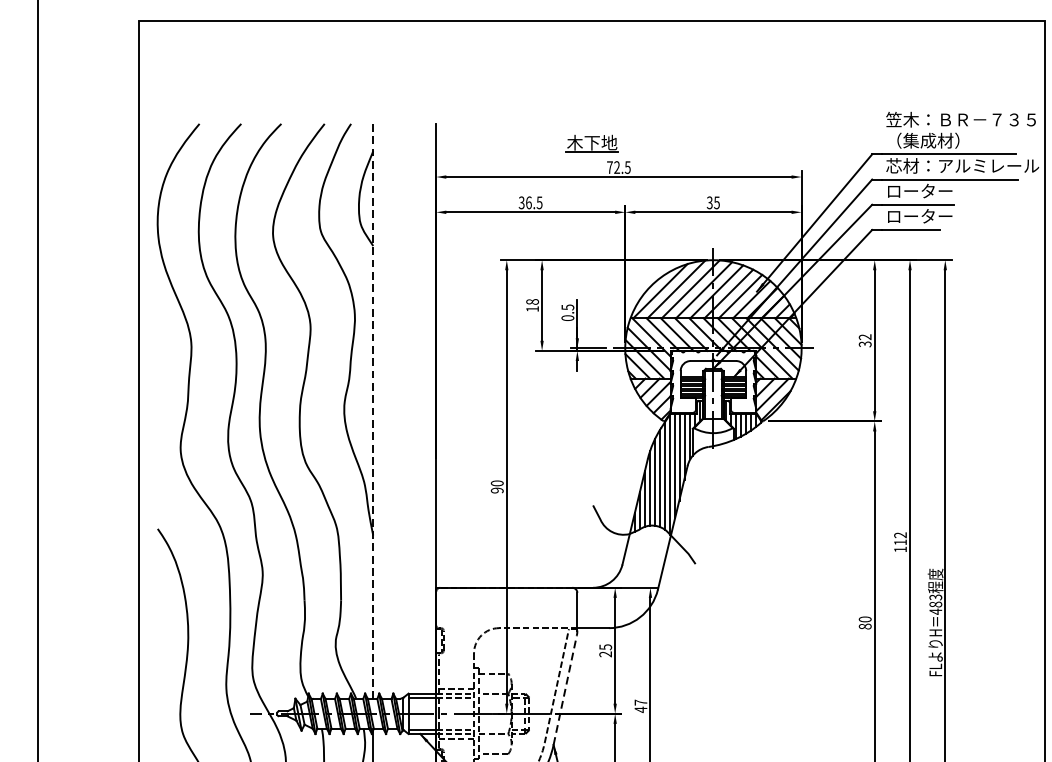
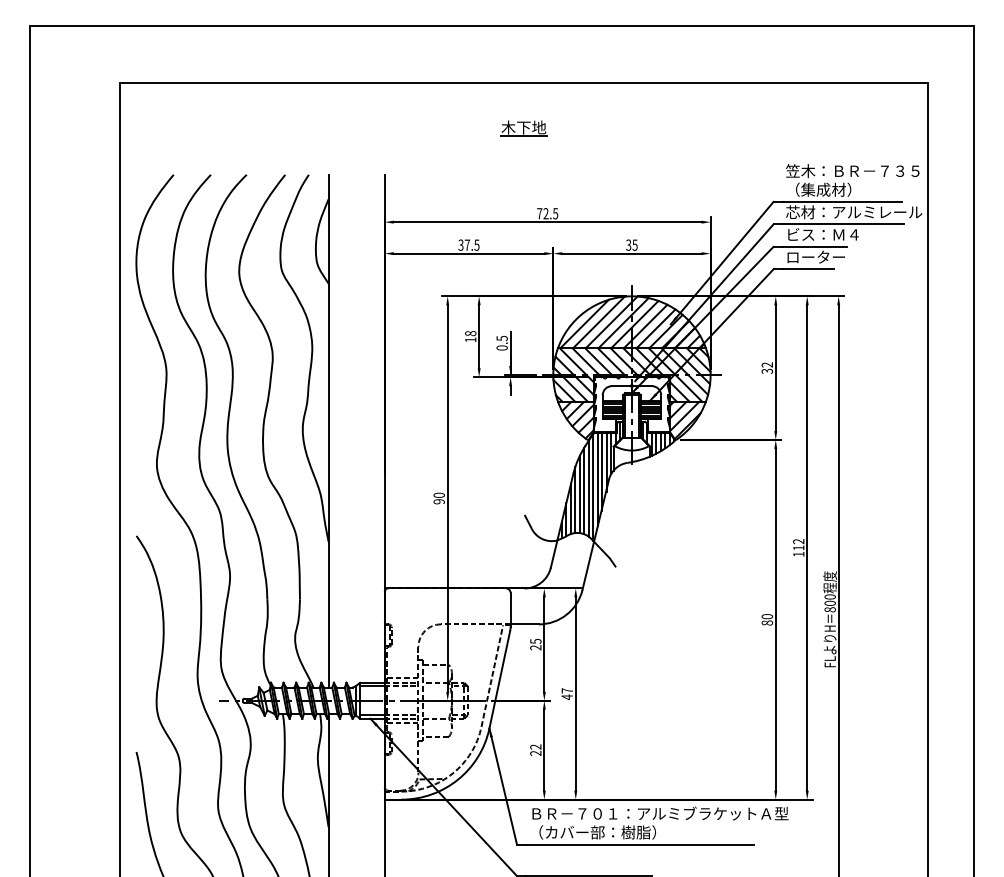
part: (591, 143) -> (523, 128), moved
text: (927, 190) -> (822, 234), ローター -> ビス：Ｍ４
text: (529, 202) -> (467, 244), 36.5 -> 37.5
line: (373, 411) -> (328, 431), dashed -> solid
text: (934, 604) -> (829, 603), 483 -> 800
line: (564, 689) -> (499, 679), dashed -> solid

